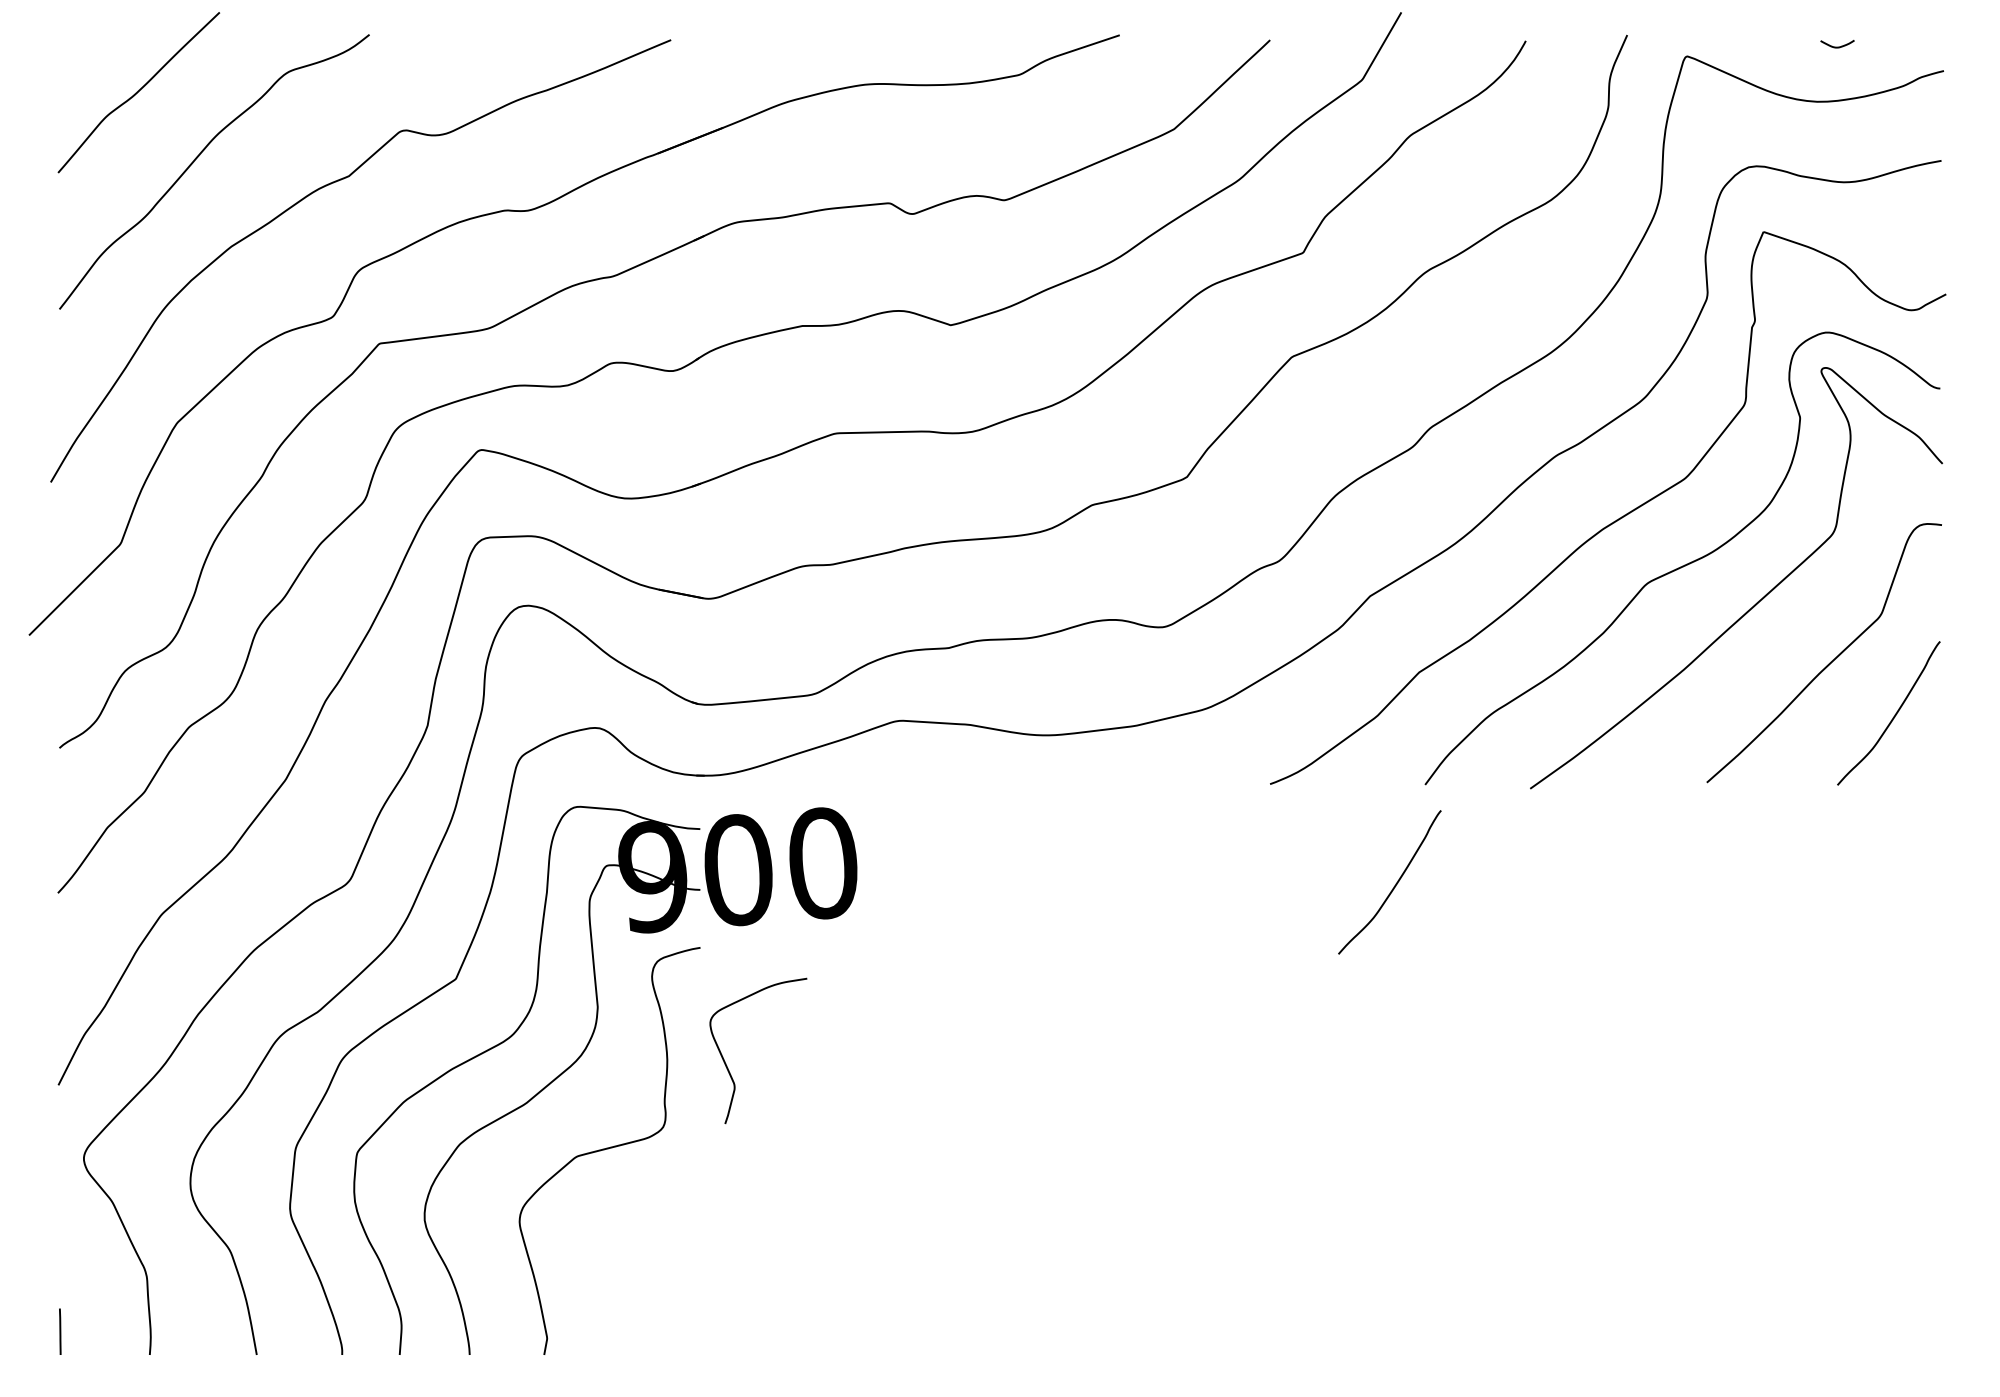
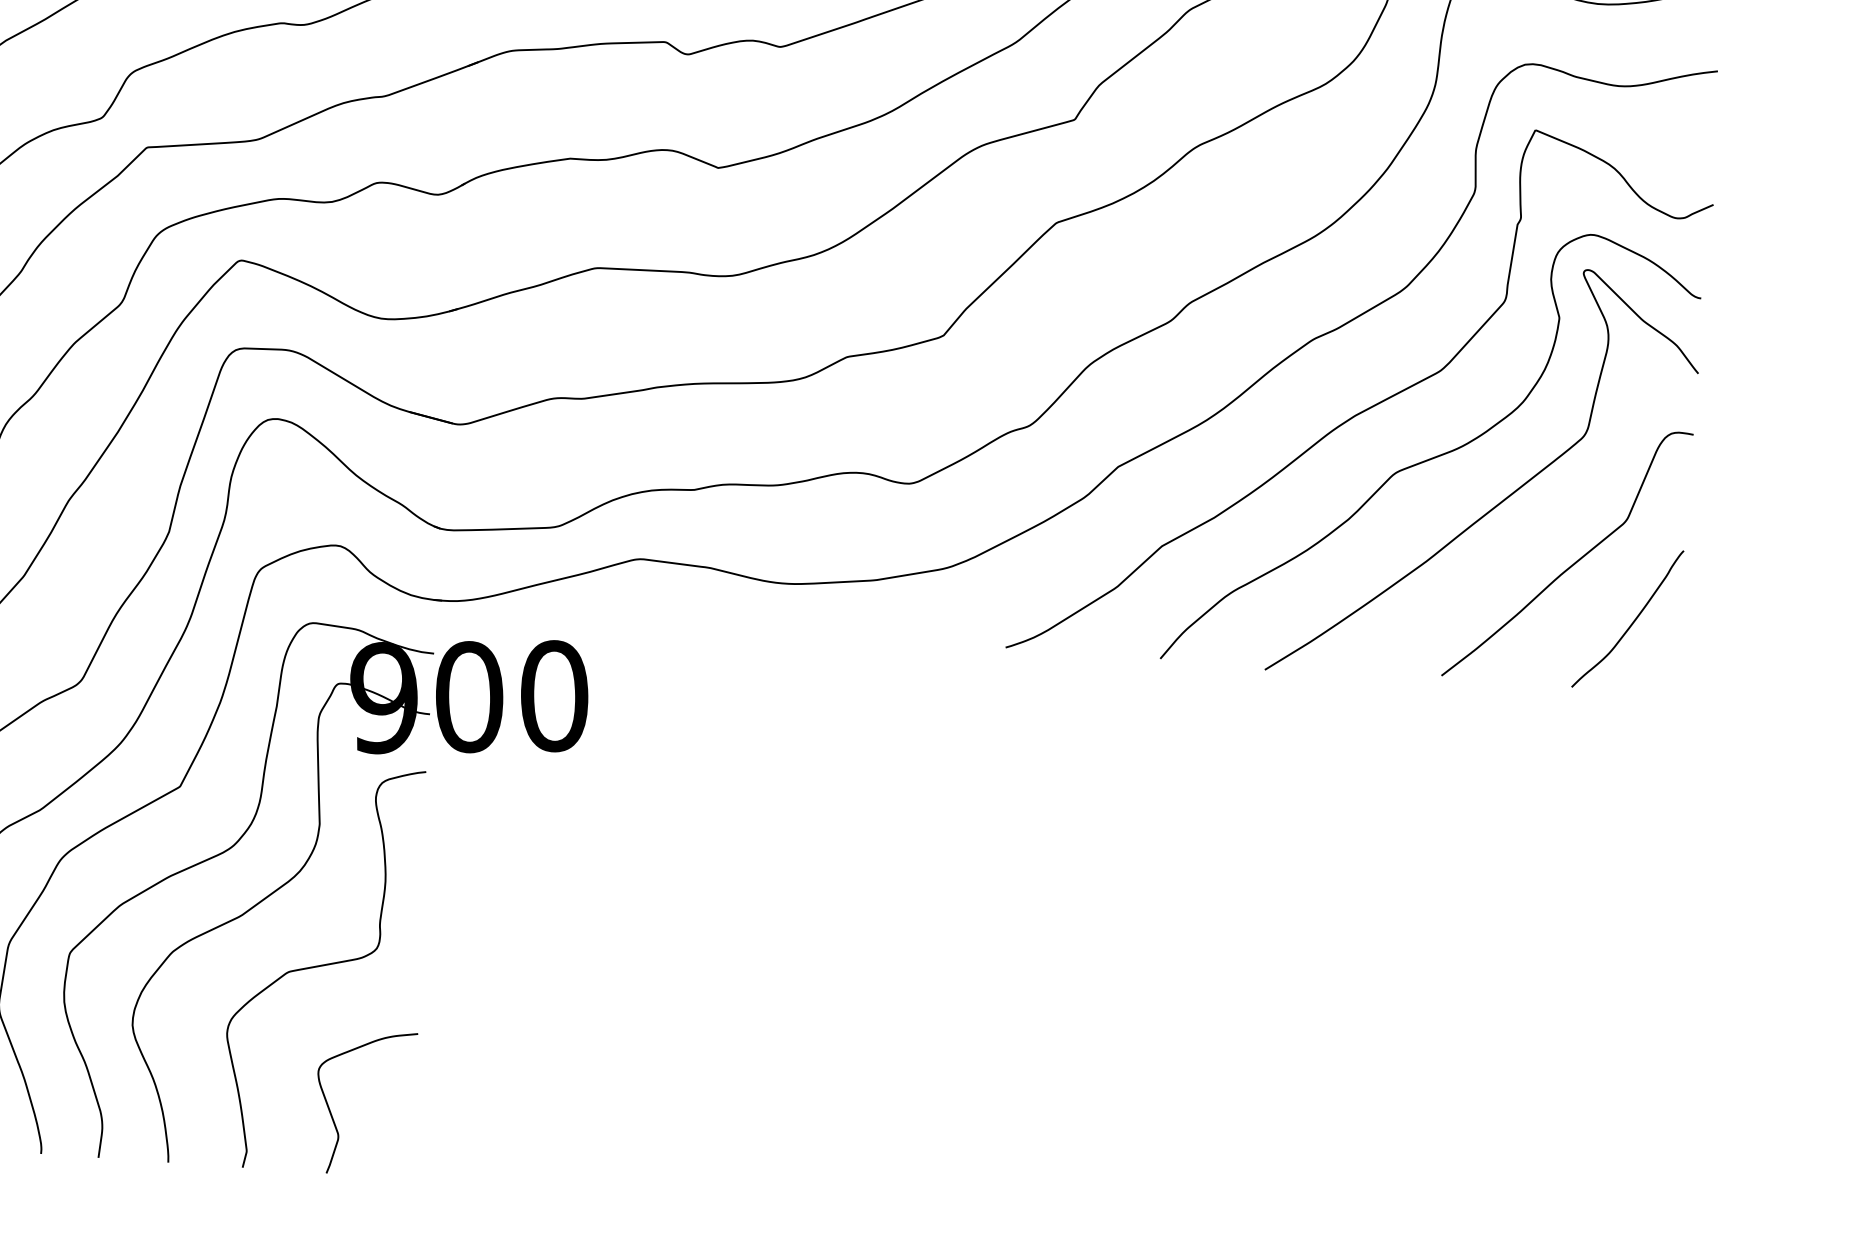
curve: (1393, 886) -> (1121, 758), removed
curve: (727, 1065) -> (332, 1115), moved

